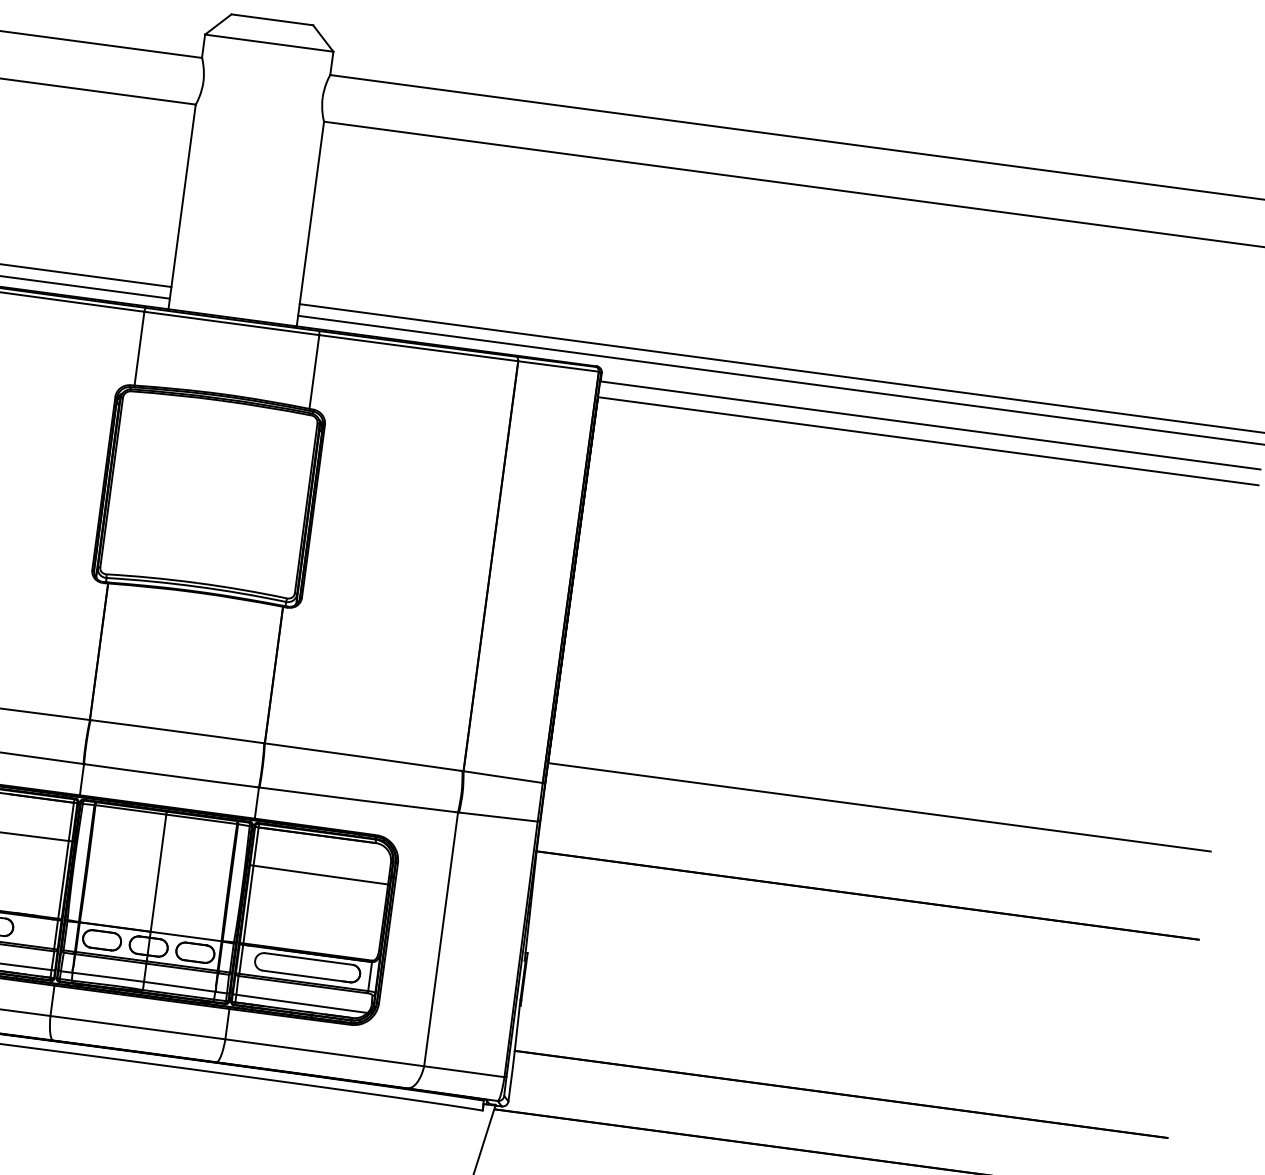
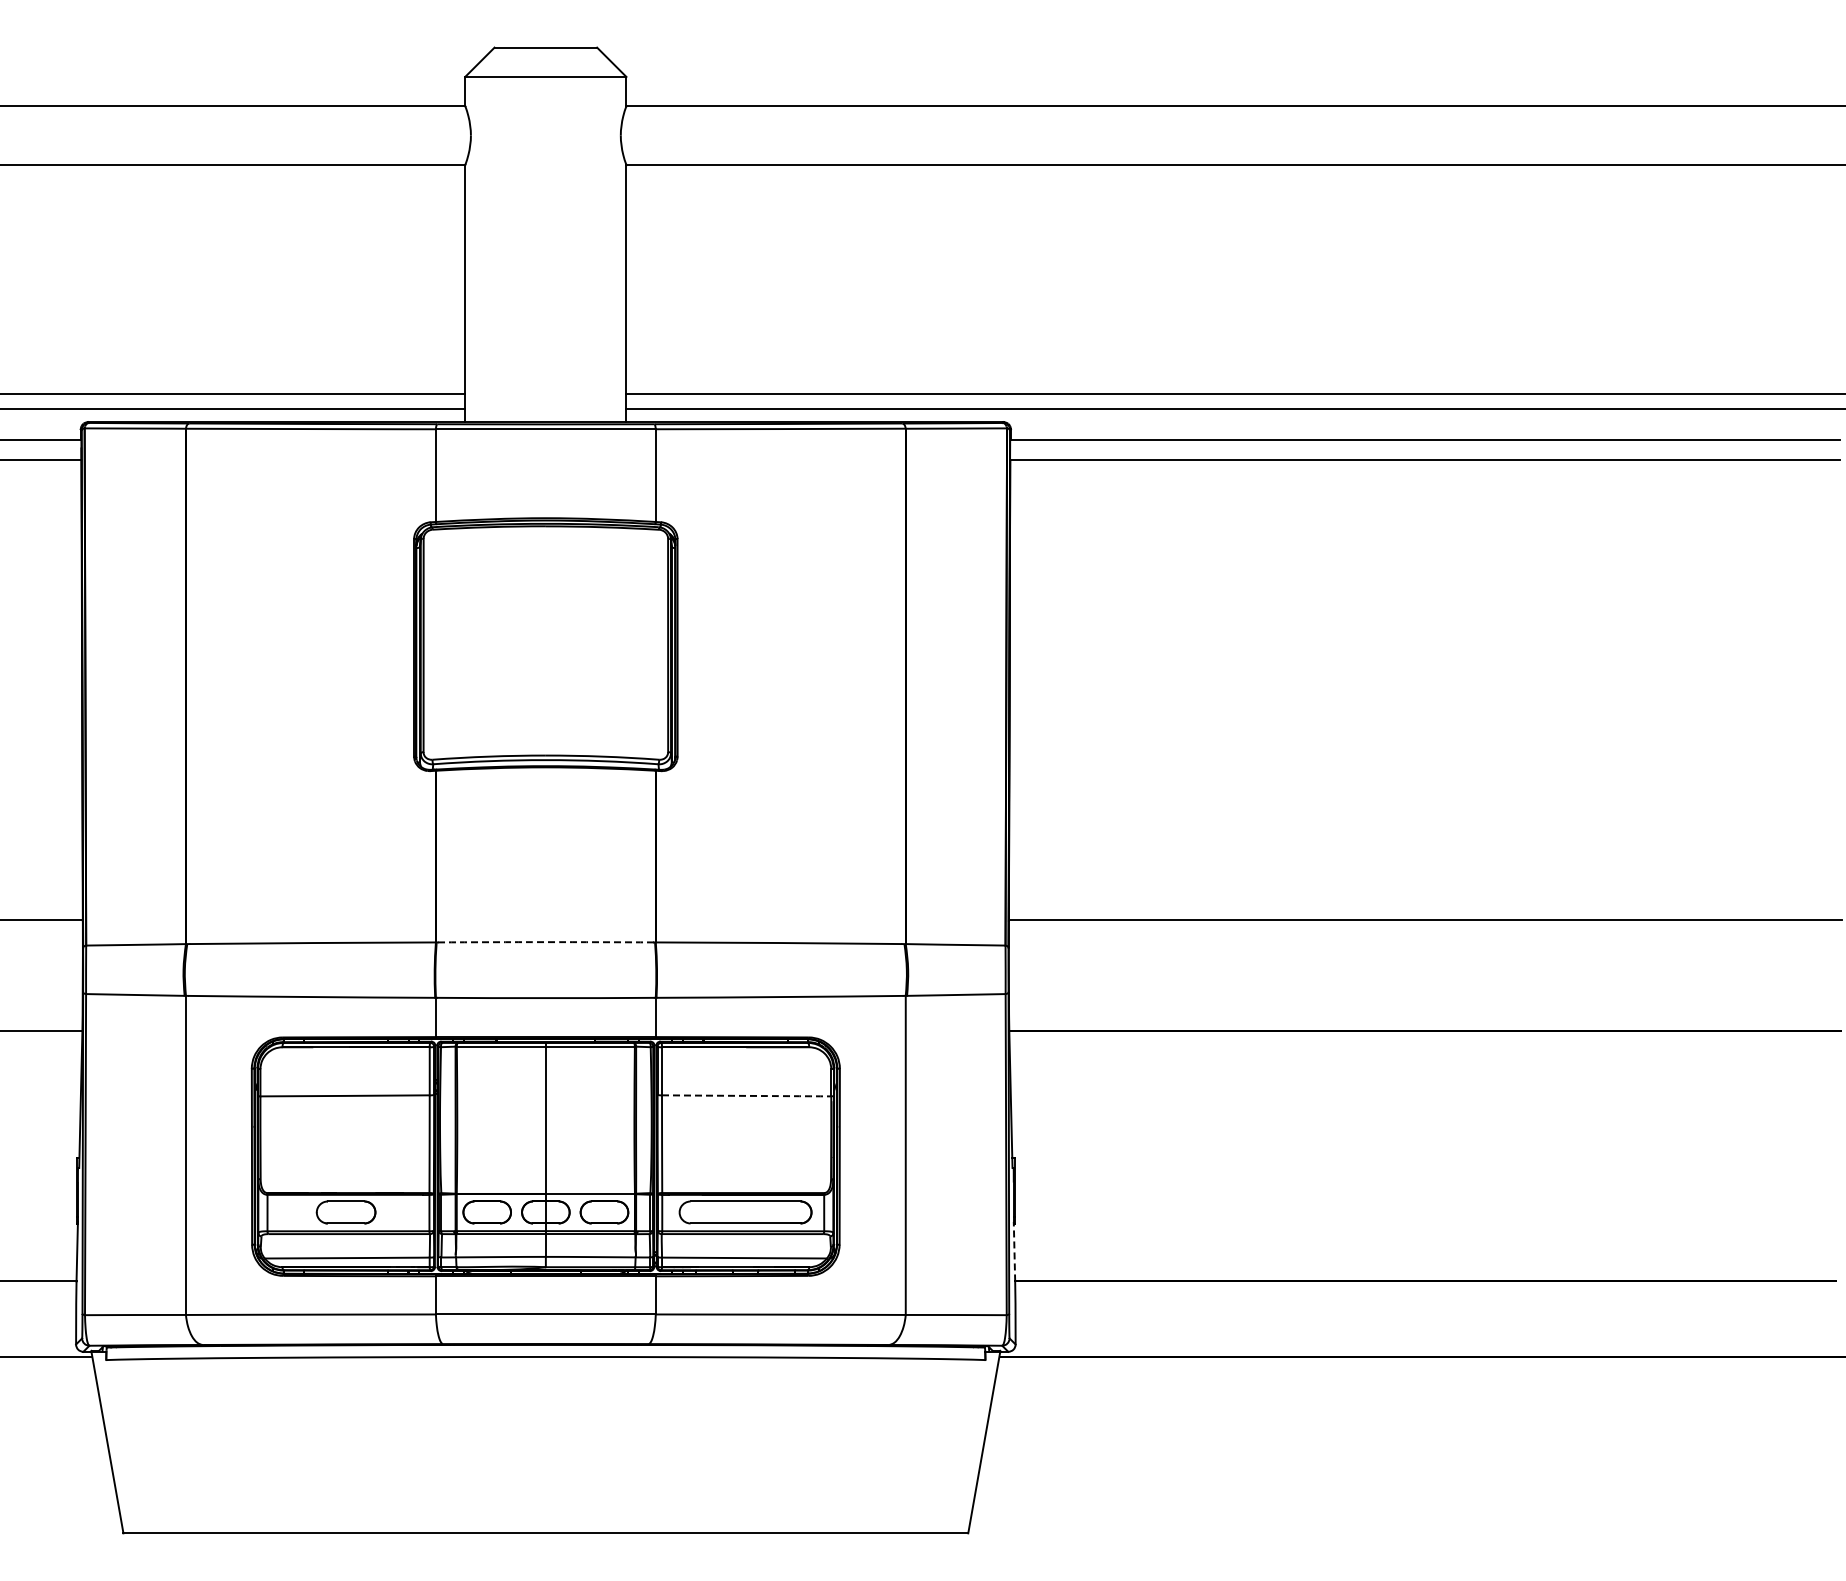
arc: (177, 731) -> (545, 942), solid -> dashed
arc: (320, 874) -> (746, 1095), solid -> dashed
line: (517, 1027) -> (1014, 1251), solid -> dashed

